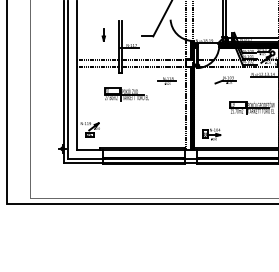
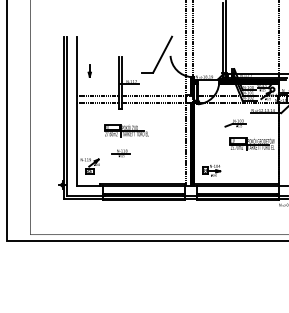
part: (103, 34) -> (89, 70), moved
part: (225, 80) -> (235, 123), moved
part: (166, 81) -> (120, 153), moved

